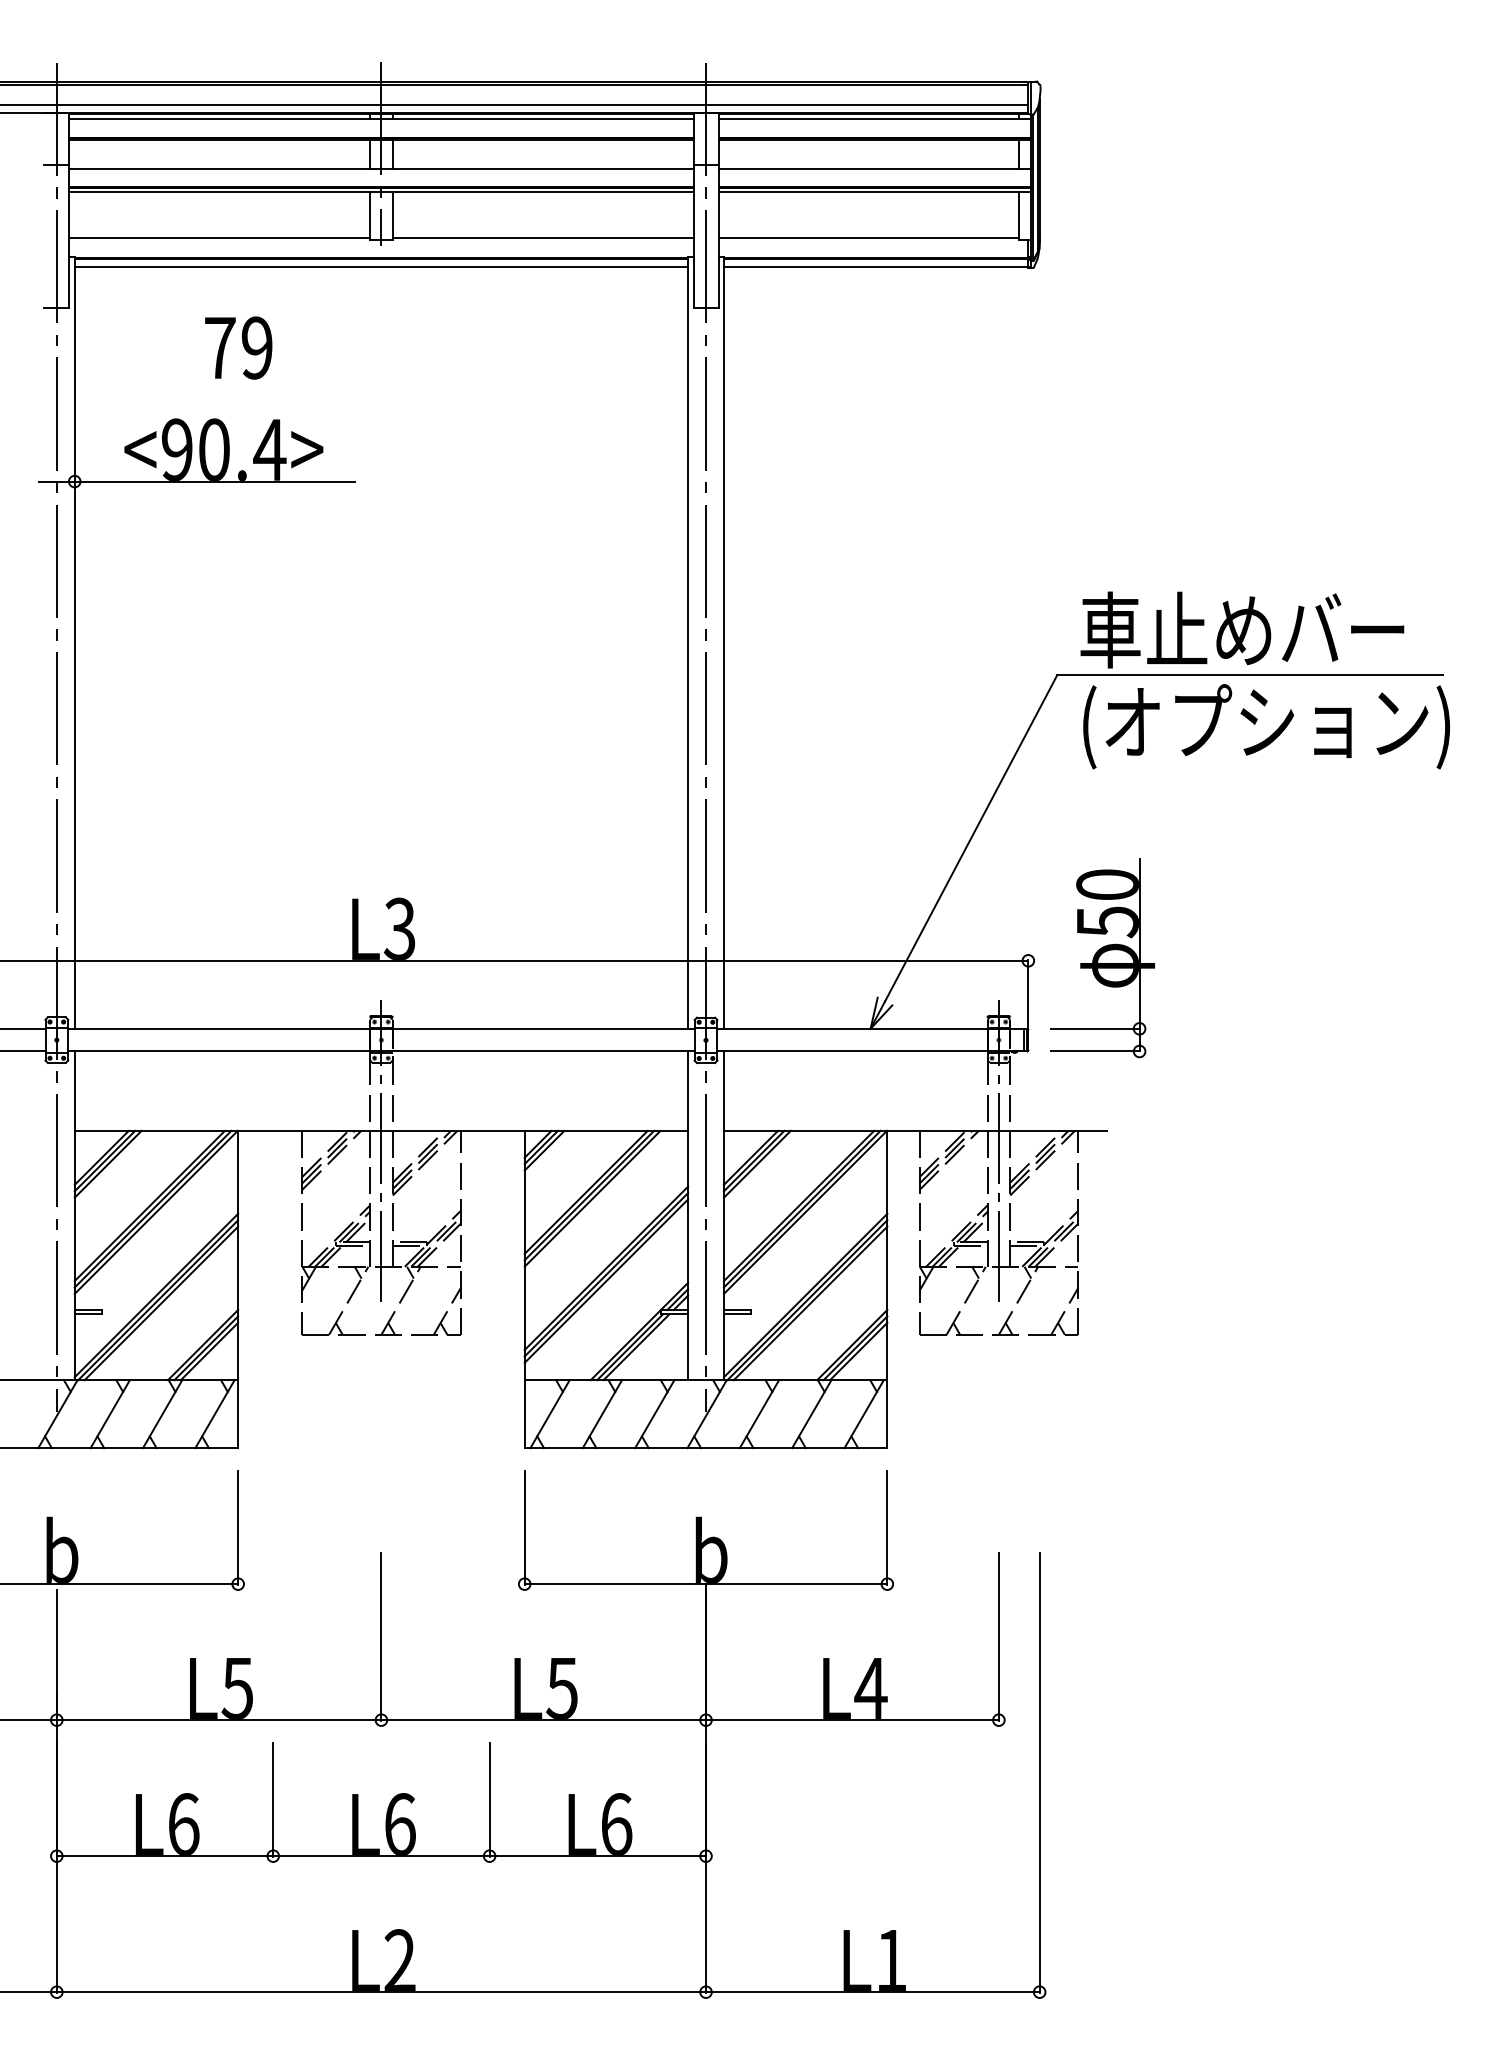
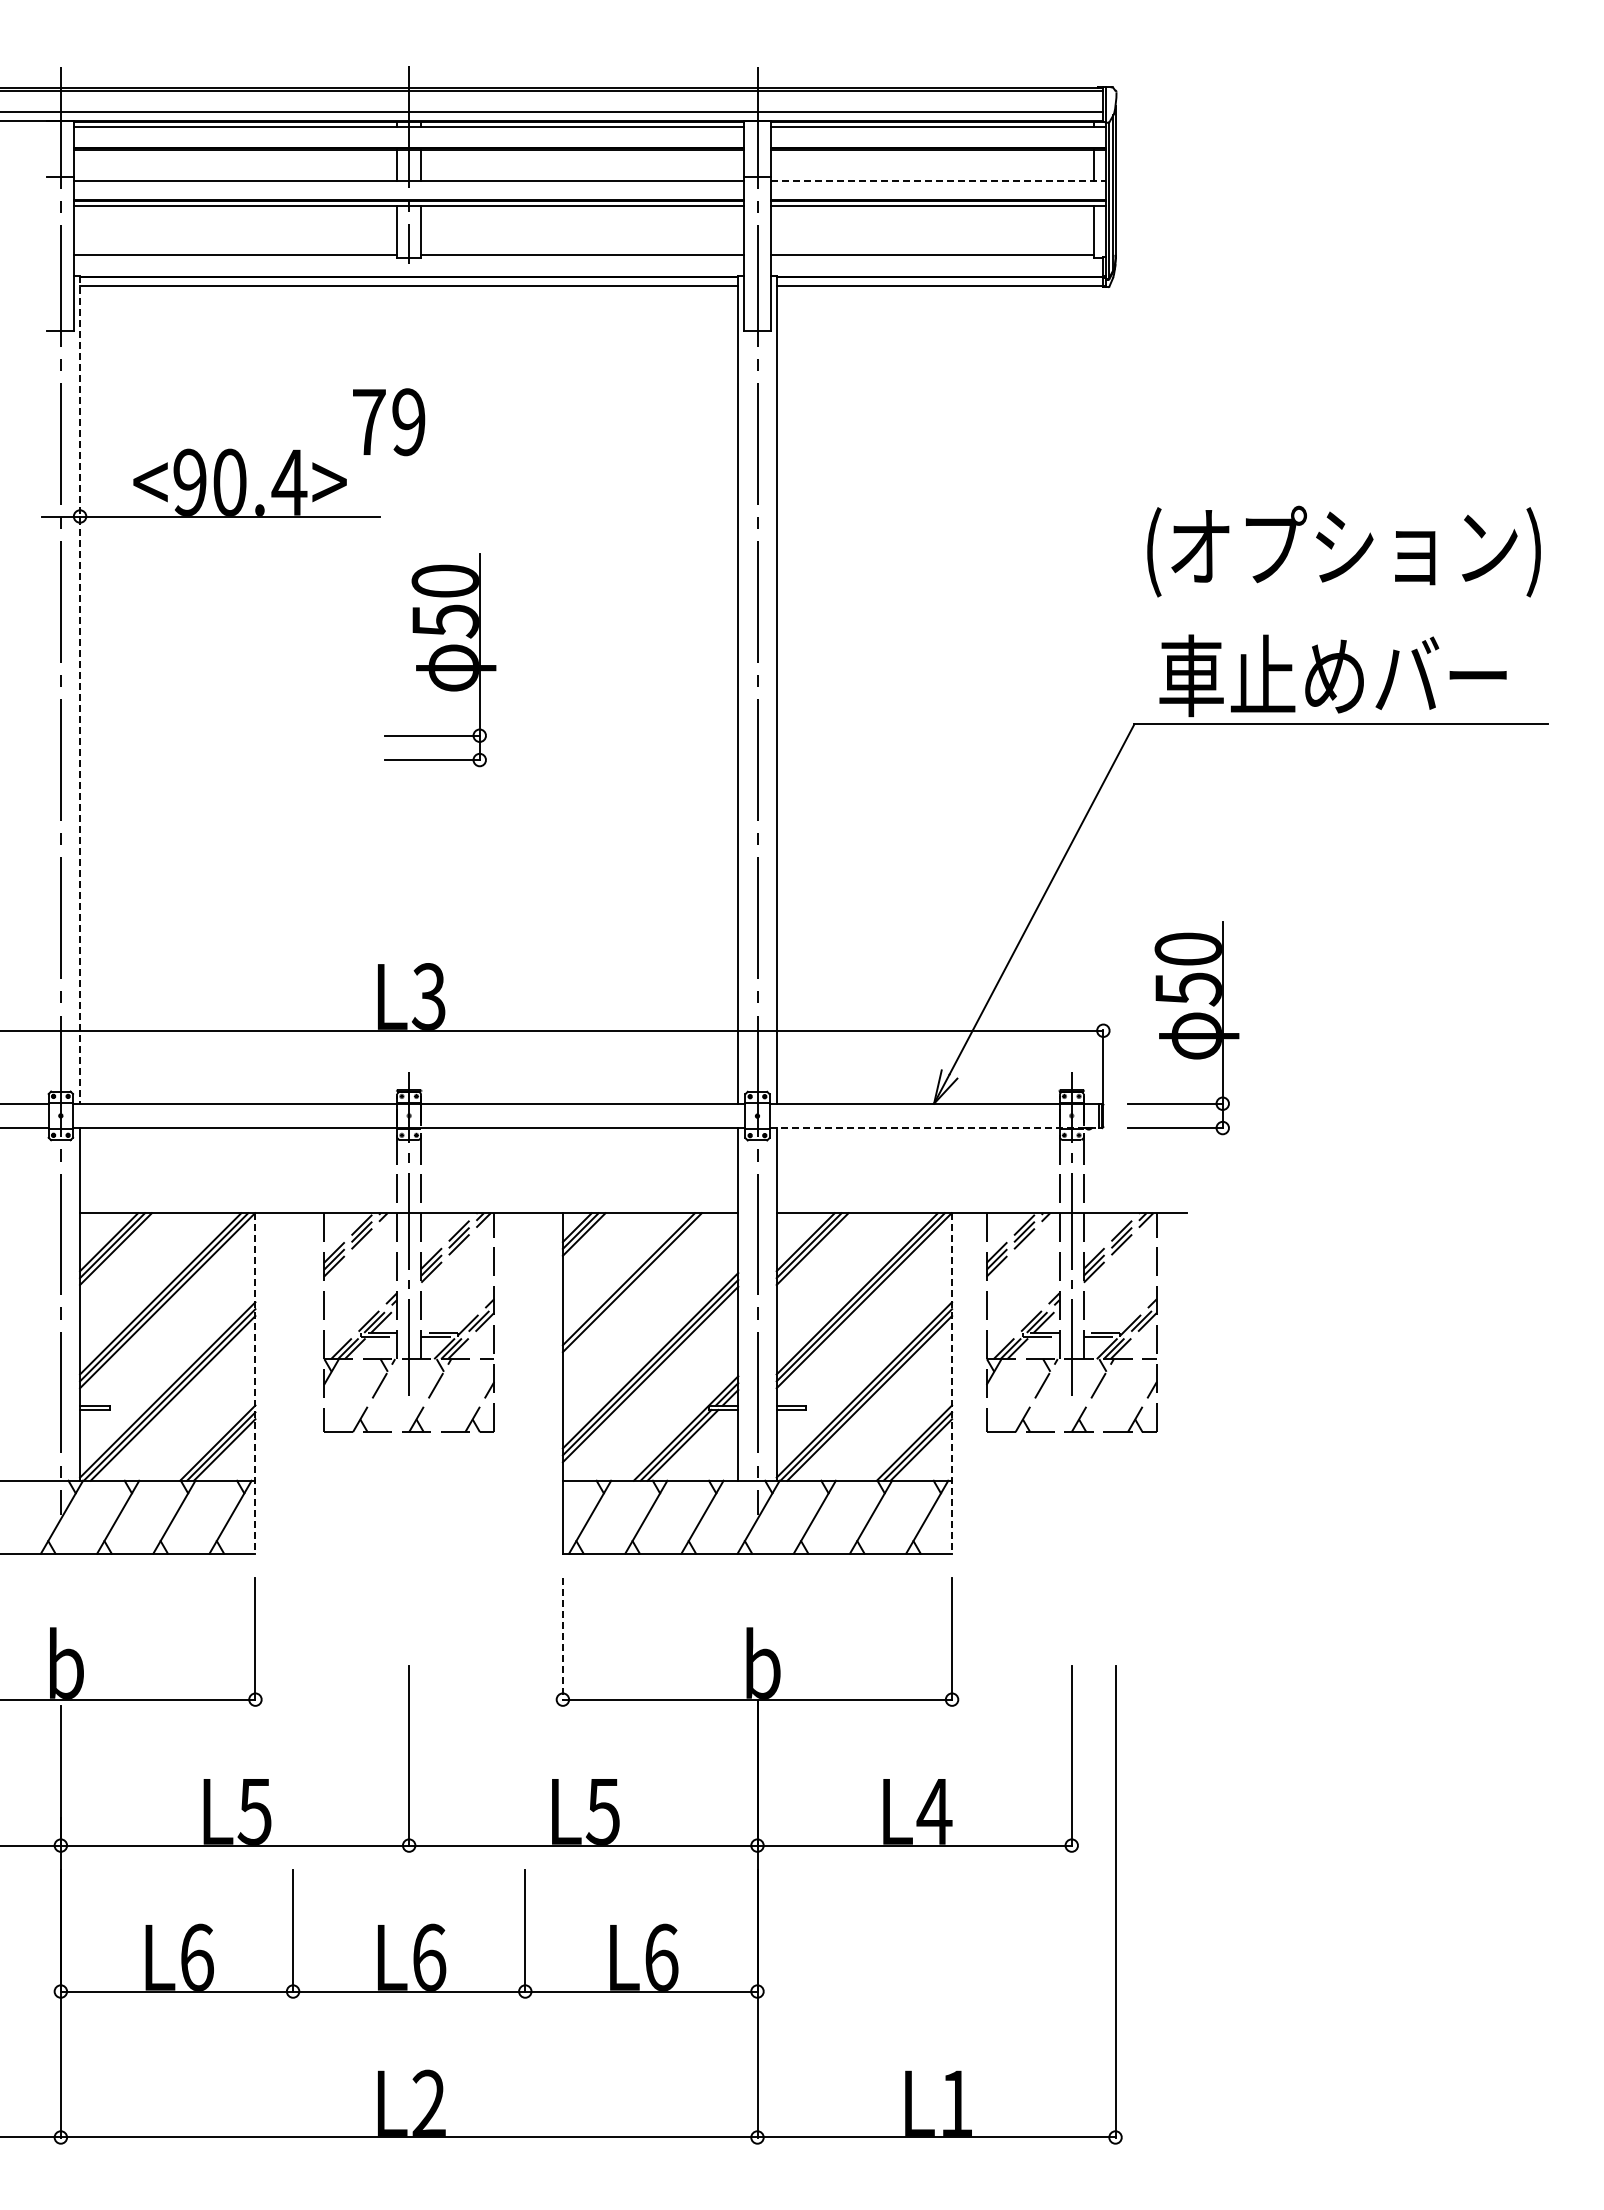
line: (874, 169) -> (938, 181), solid -> dashed
text: (239, 348) -> (389, 422), moved
part: (410, 615) -> (440, 660), added
line: (75, 642) -> (80, 689), solid -> dashed
text: (1266, 726) -> (1343, 551), moved
line: (870, 1051) -> (934, 1128), solid -> dashed
line: (592, 1199) -> (635, 1286), removed
line: (238, 1289) -> (255, 1383), solid -> dashed
line: (887, 1289) -> (952, 1383), solid -> dashed
line: (524, 1528) -> (562, 1639), solid -> dashed

